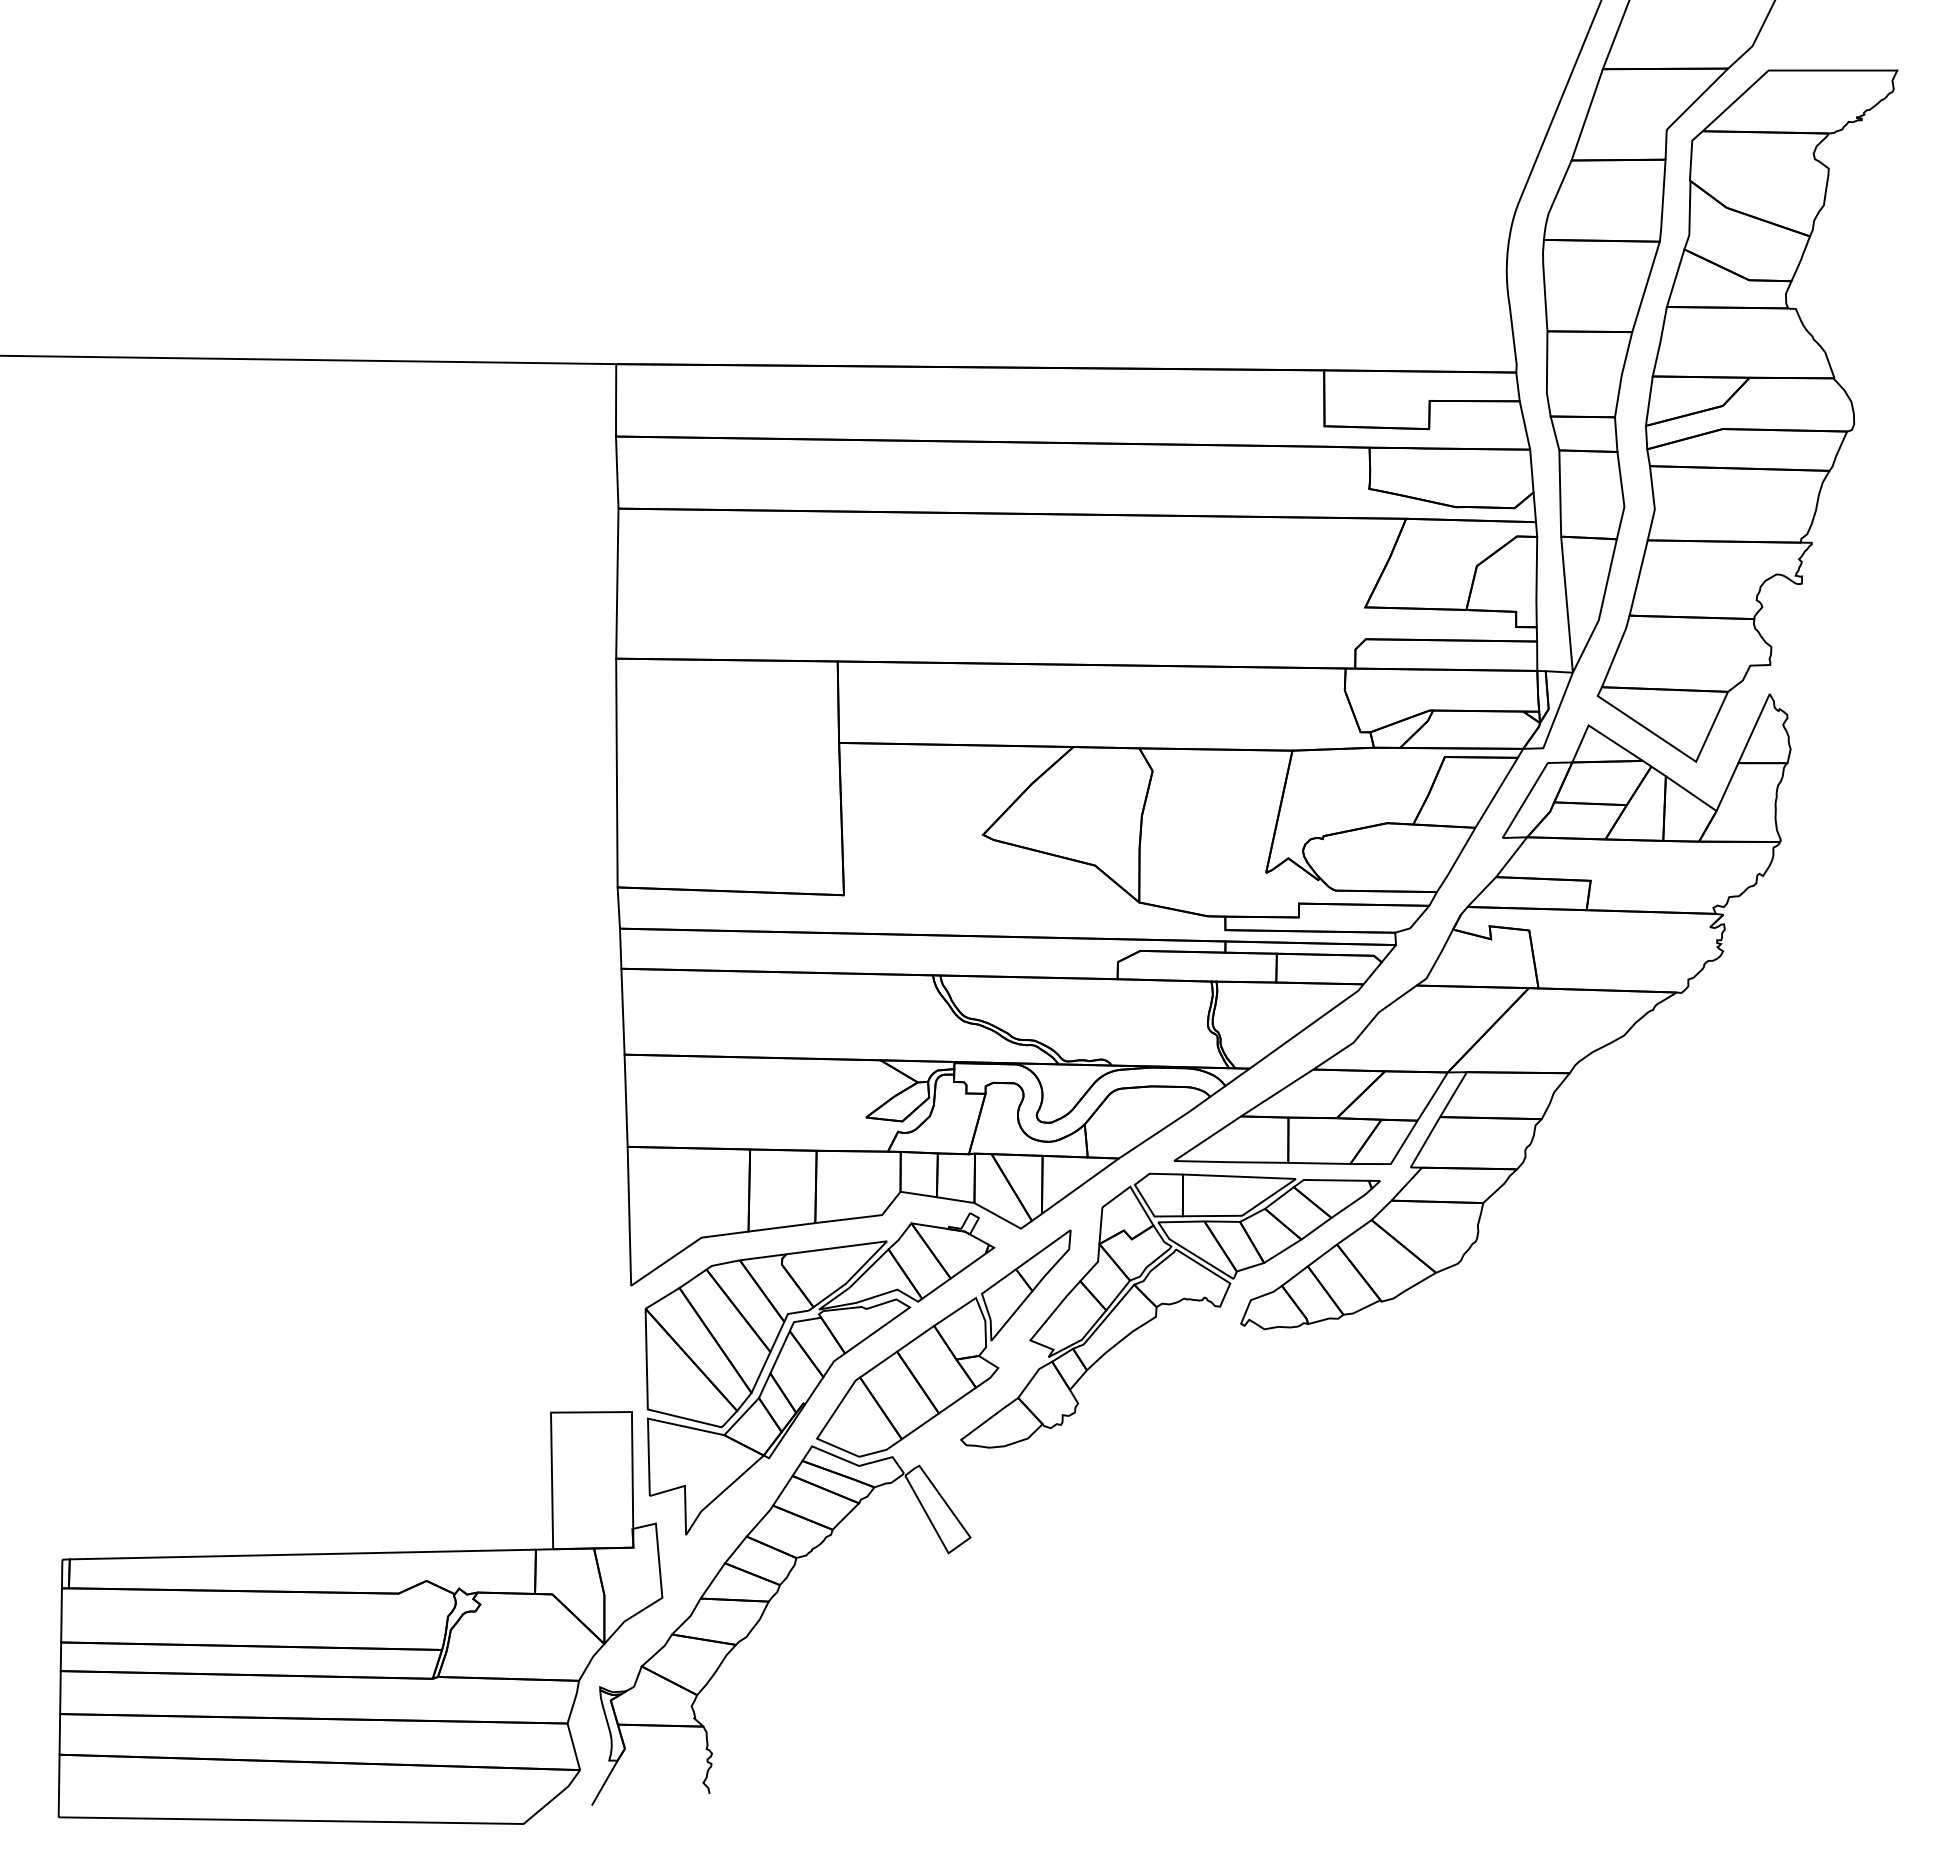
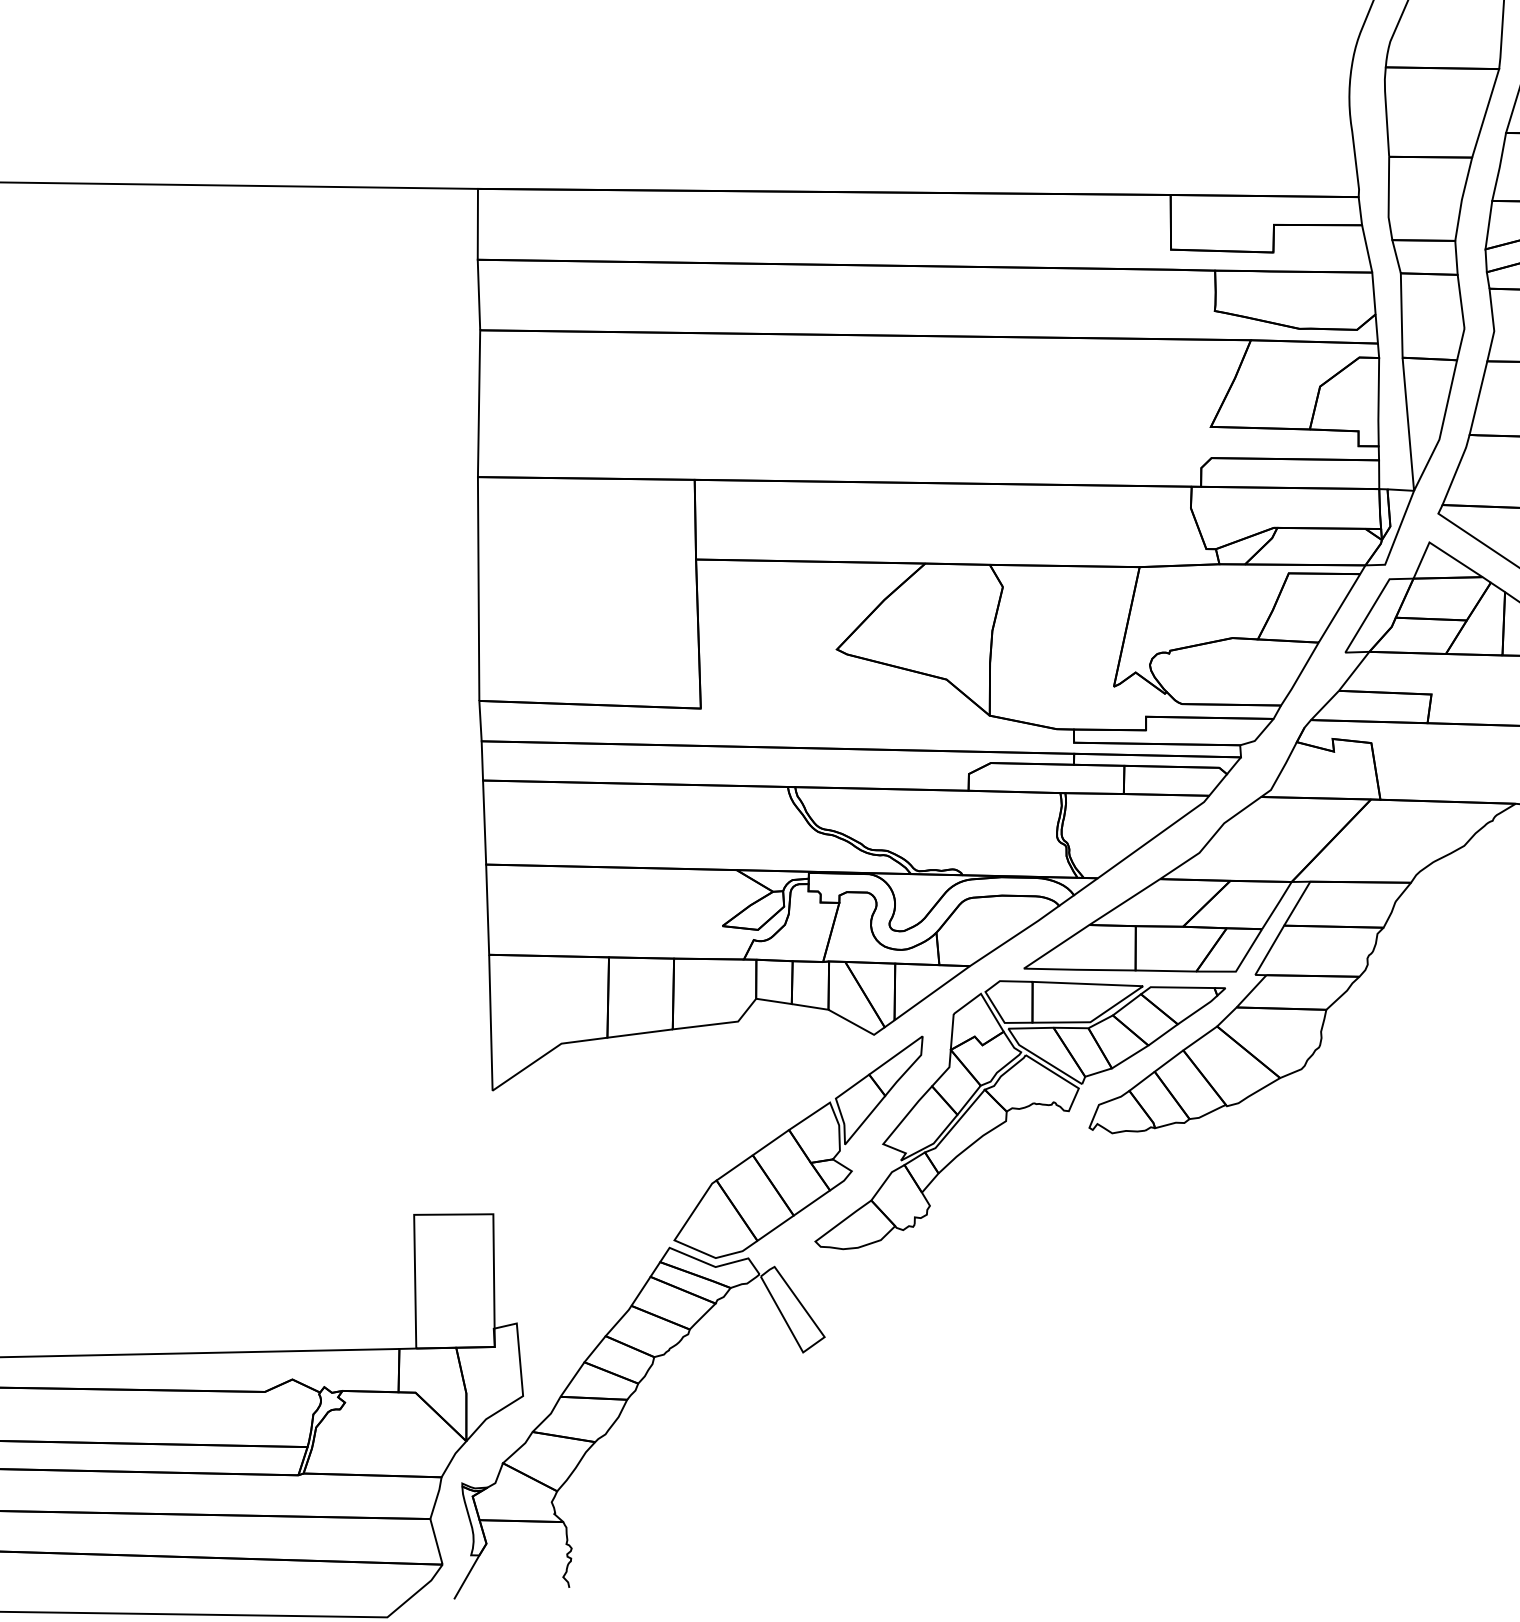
part: (819, 1373) -> (676, 1176), removed

